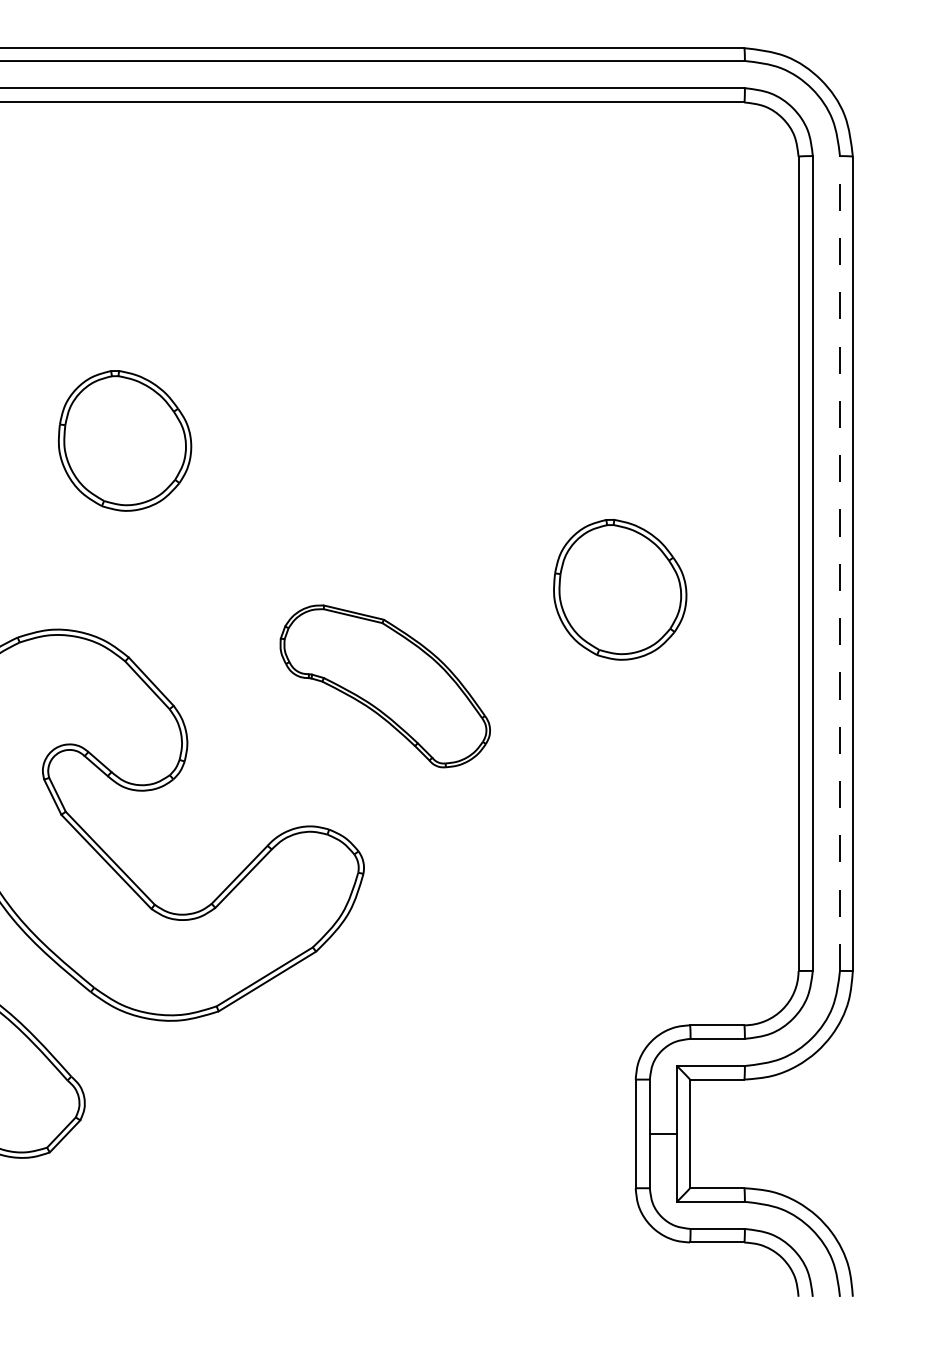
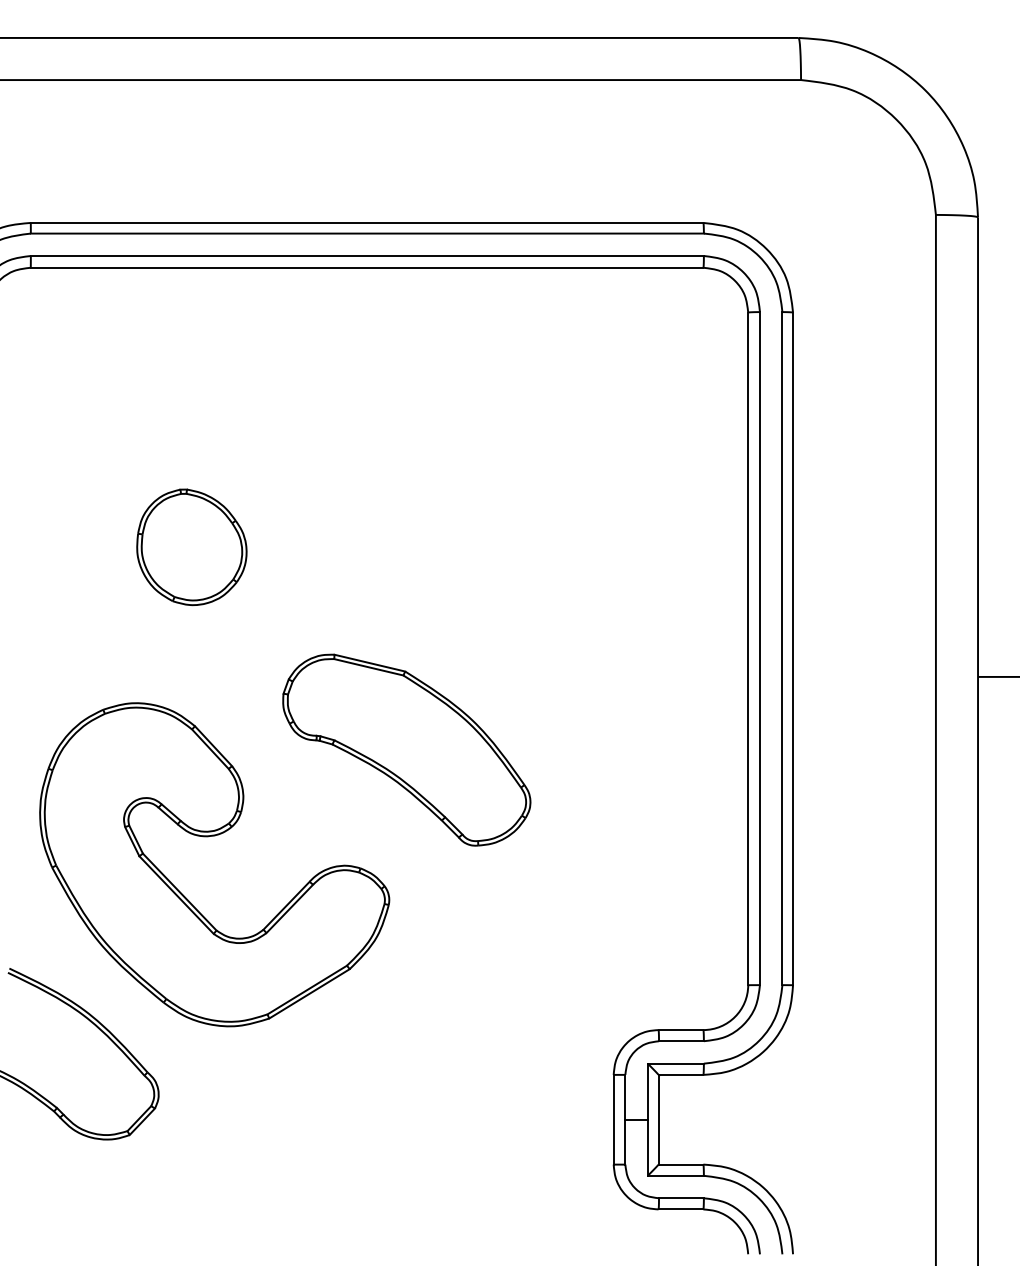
line: (840, 563) -> (782, 648), dashed -> solid
part: (619, 590) -> (600, 670), removed
part: (384, 685) -> (406, 749), size x1.43

